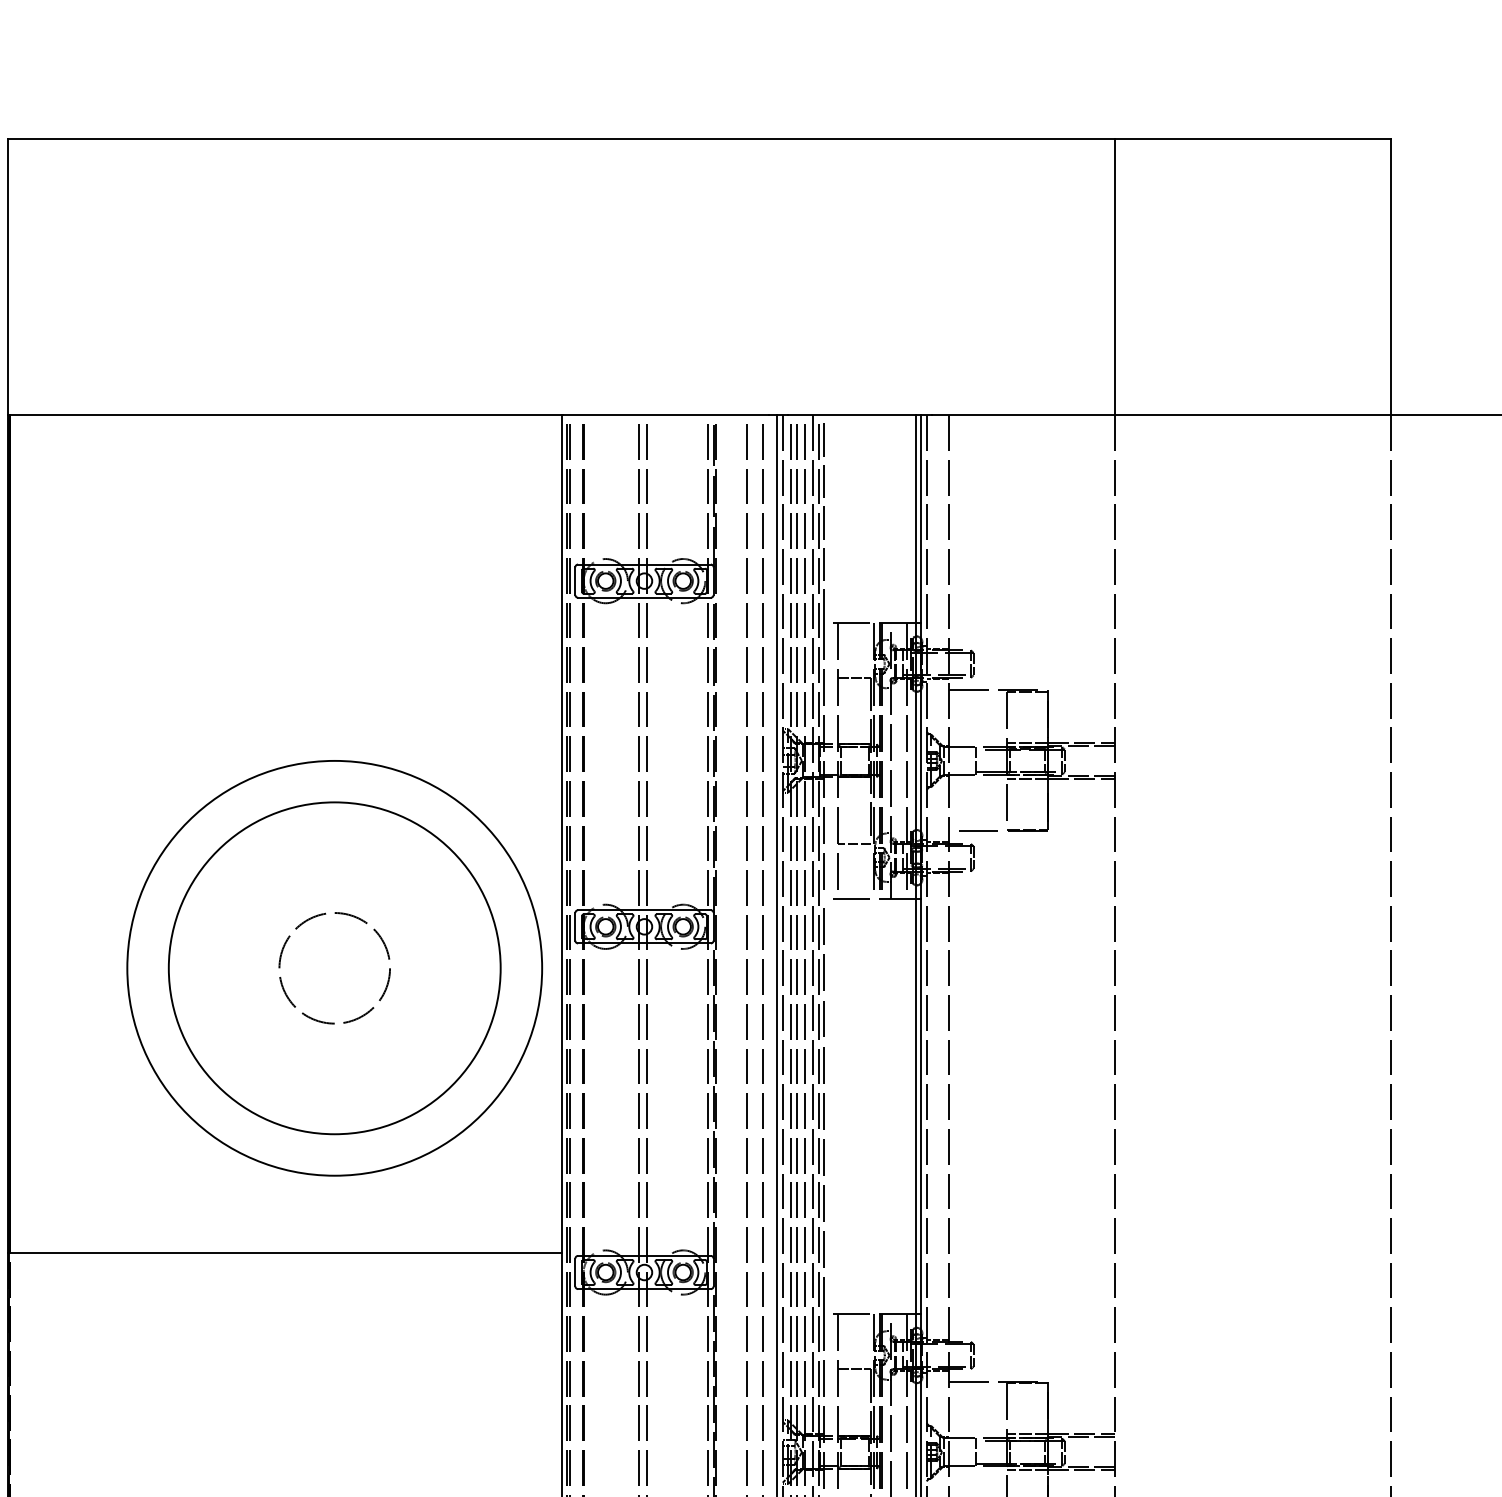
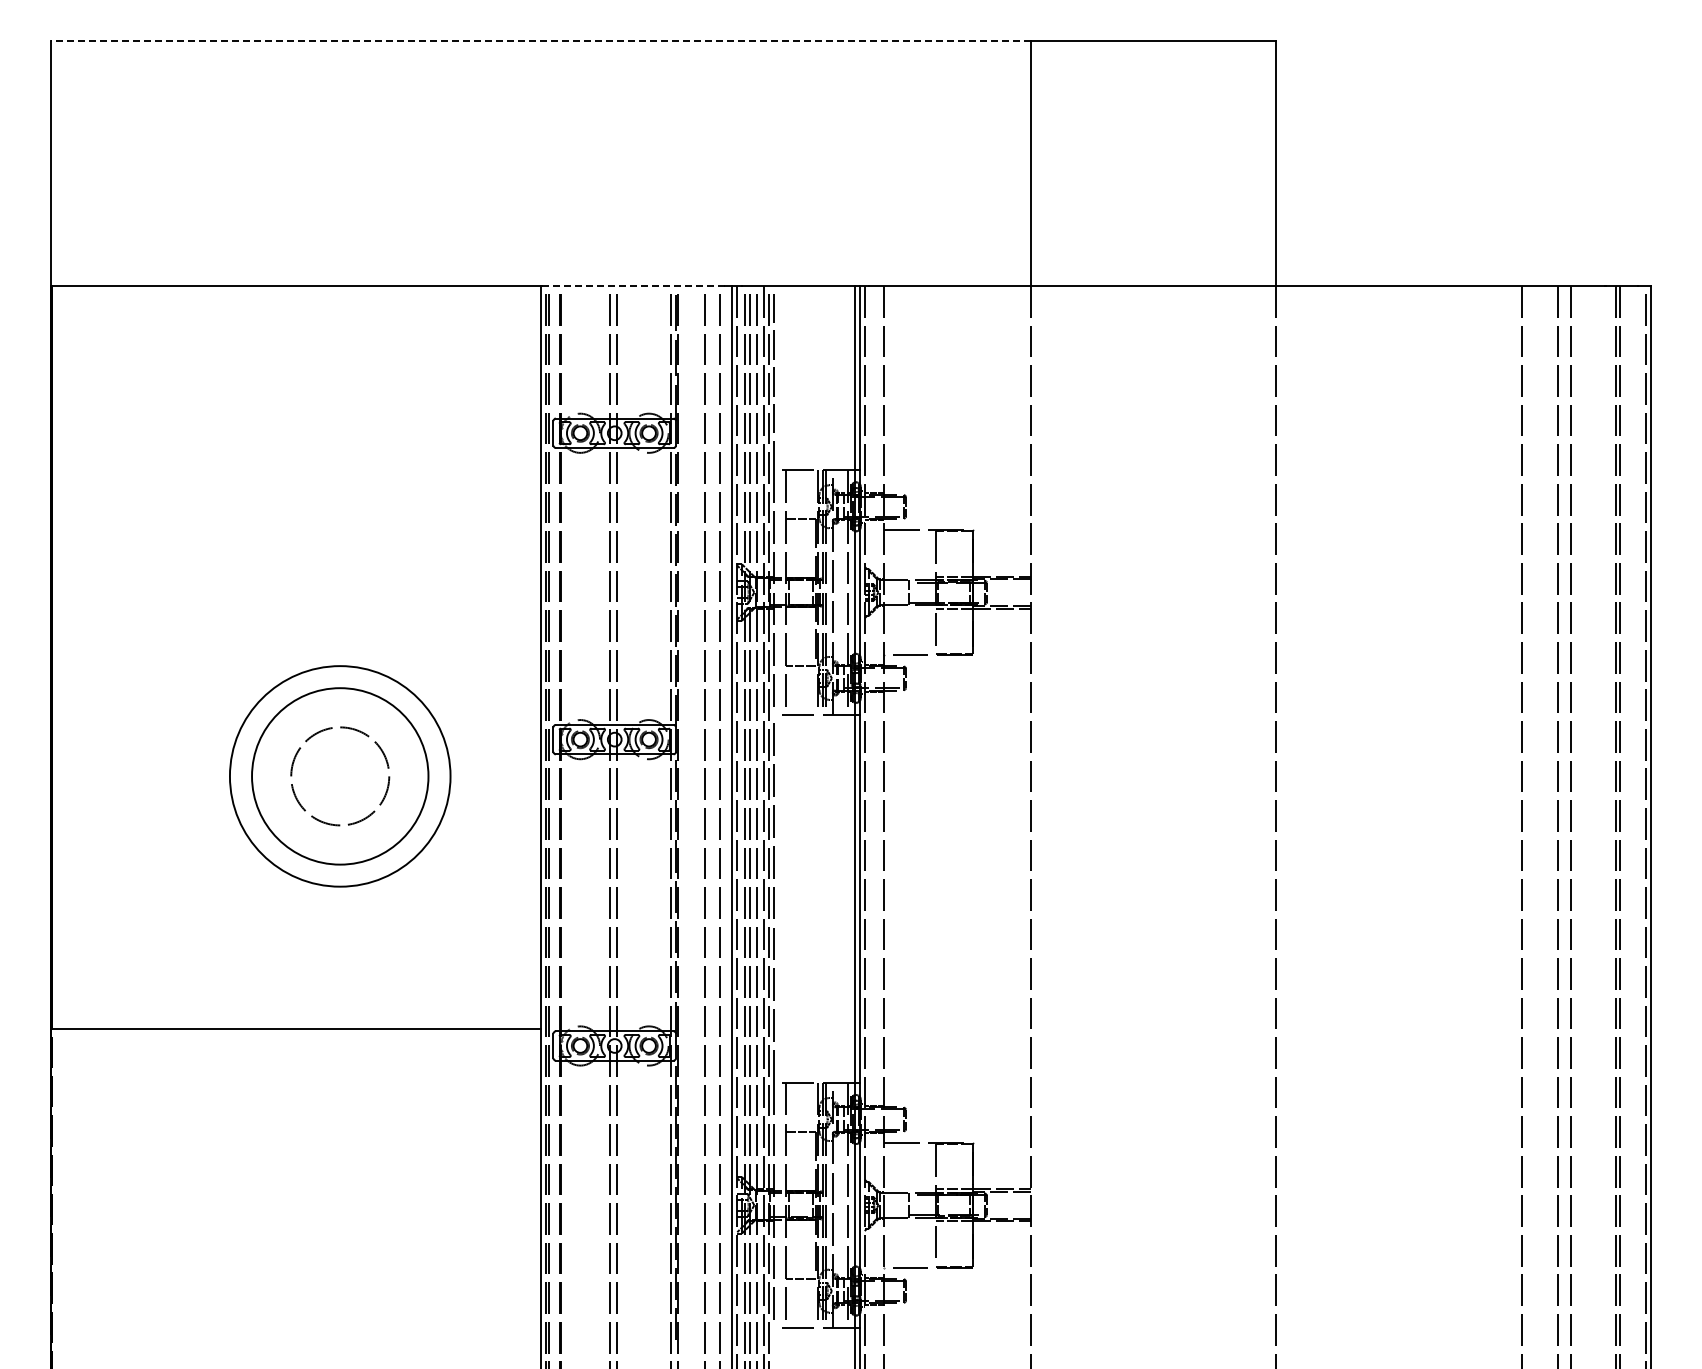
line: (560, 139) -> (540, 41), solid -> dashed
line: (666, 415) -> (634, 286), solid -> dashed
circle: (335, 968) -> (340, 776), size x0.6
circle: (335, 968) -> (340, 776), size x0.6

